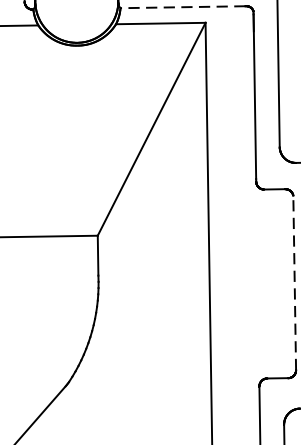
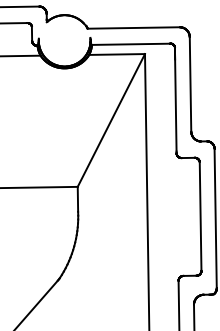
line: (182, 7) -> (130, 44), dashed -> solid
line: (294, 281) -> (200, 215), dashed -> solid

